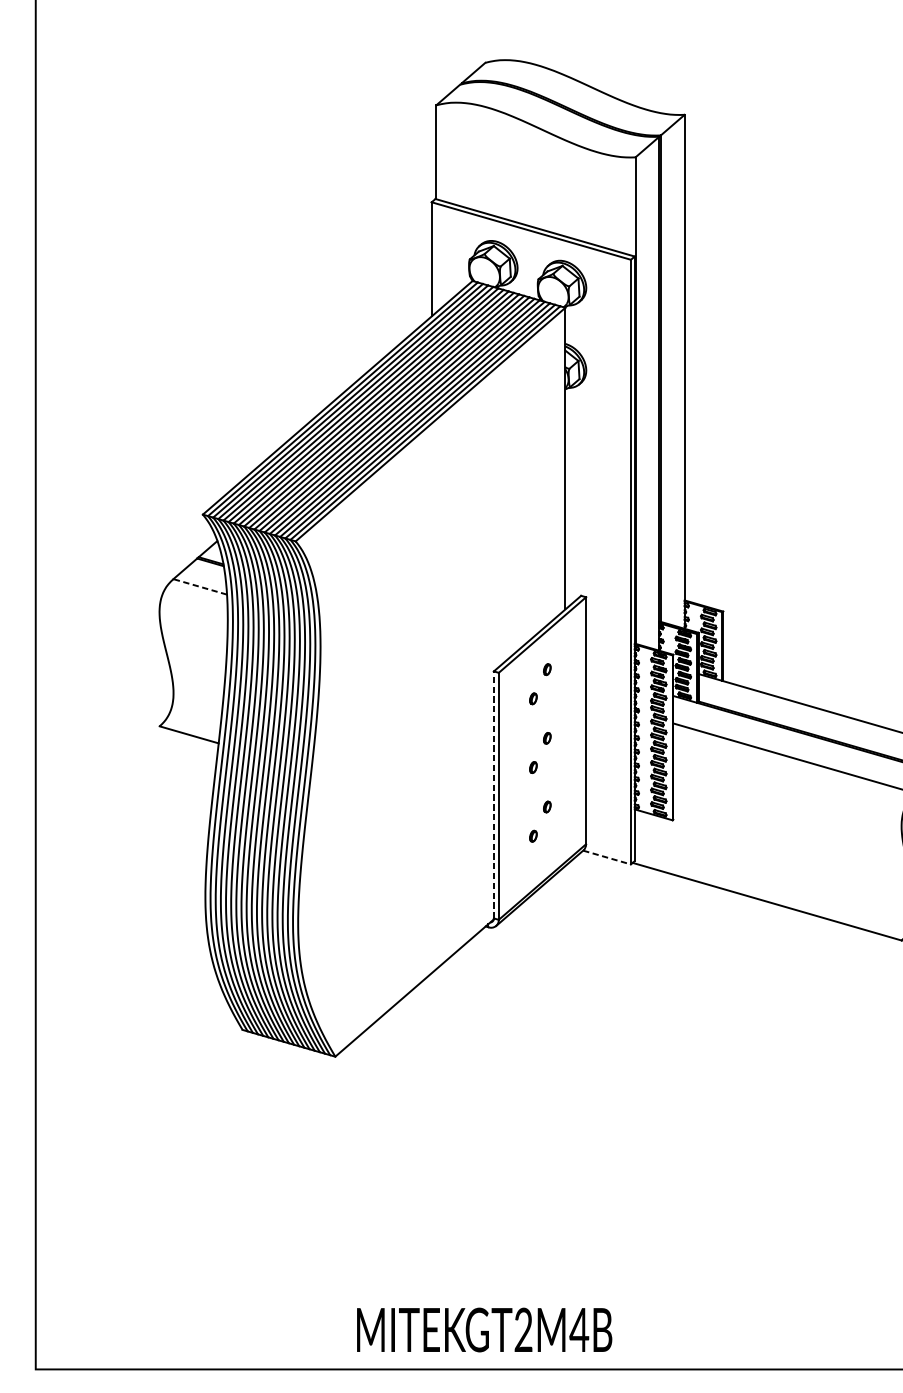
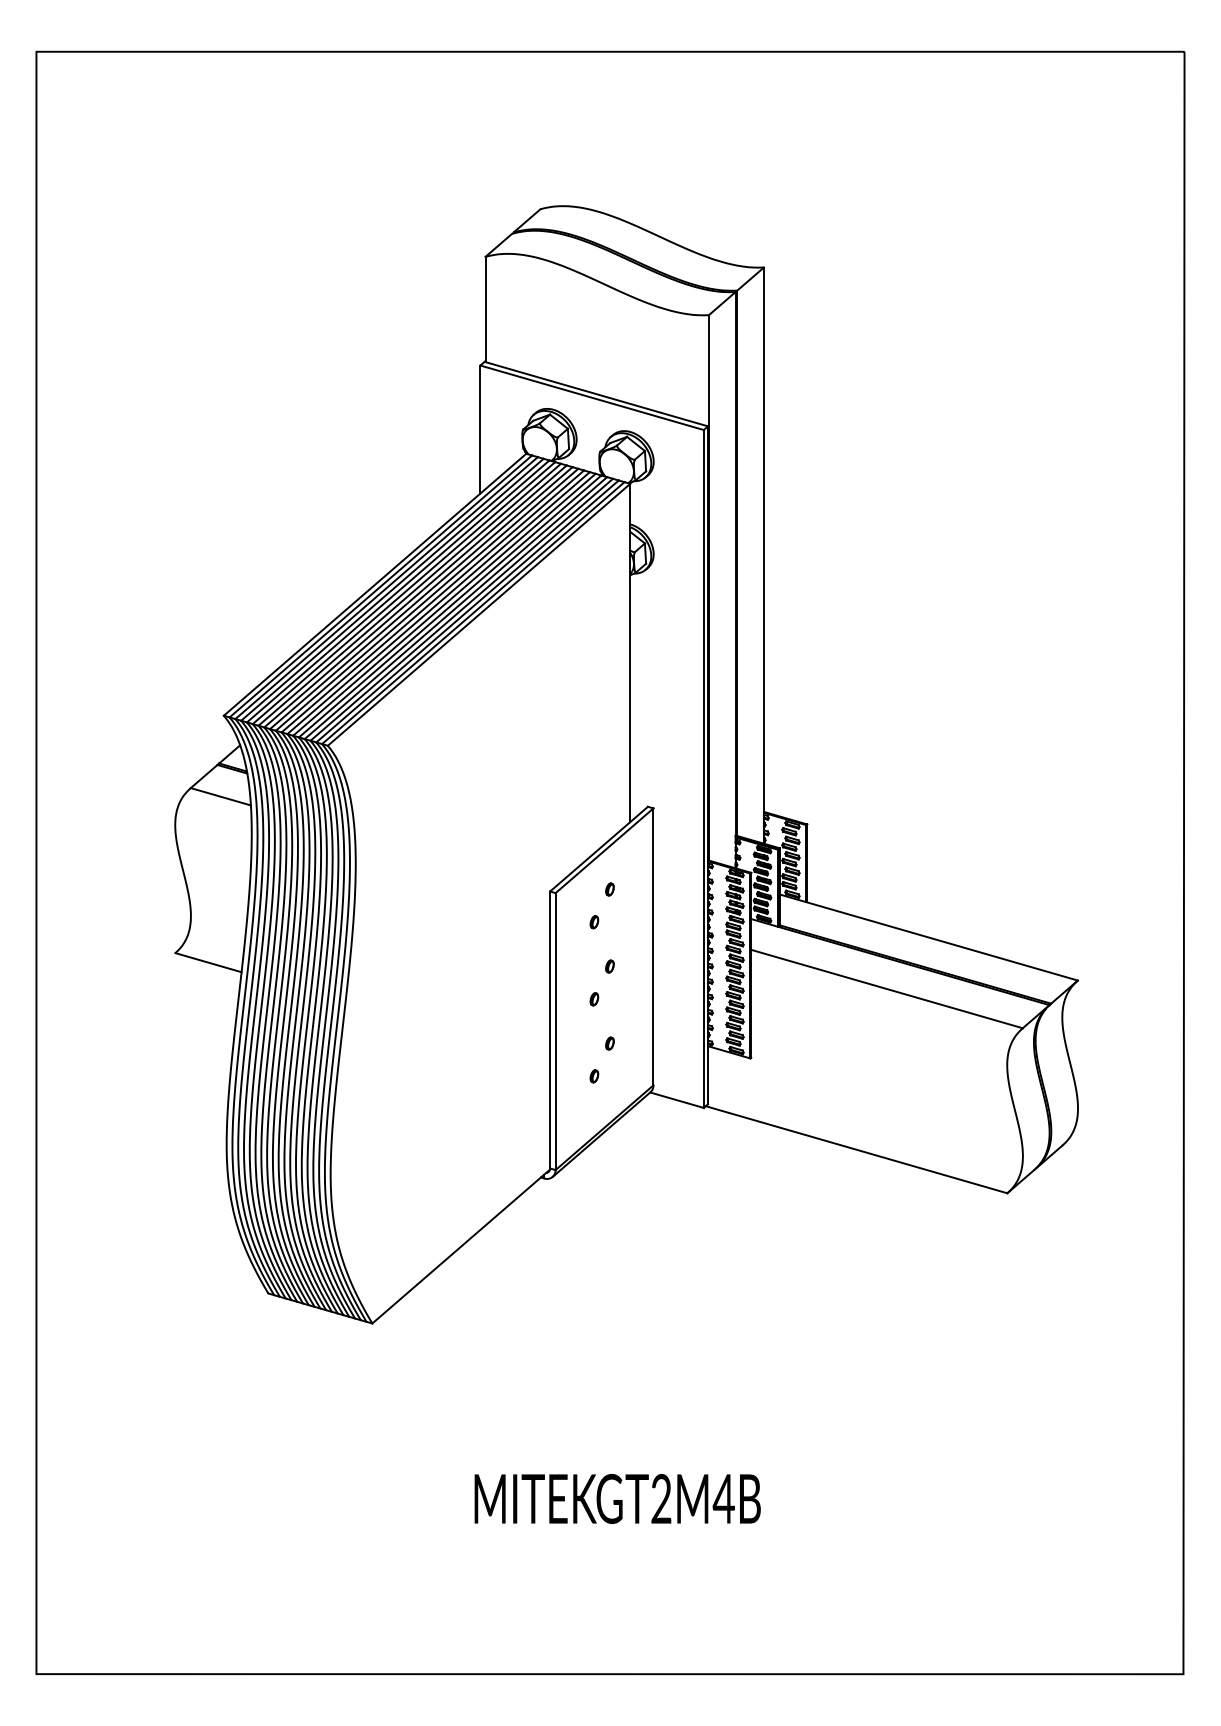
line: (199, 586) -> (220, 796), dashed -> solid
line: (494, 794) -> (550, 1029), dashed -> solid
line: (607, 857) -> (677, 1100), dashed -> solid
text: (484, 1329) -> (617, 1498), moved

